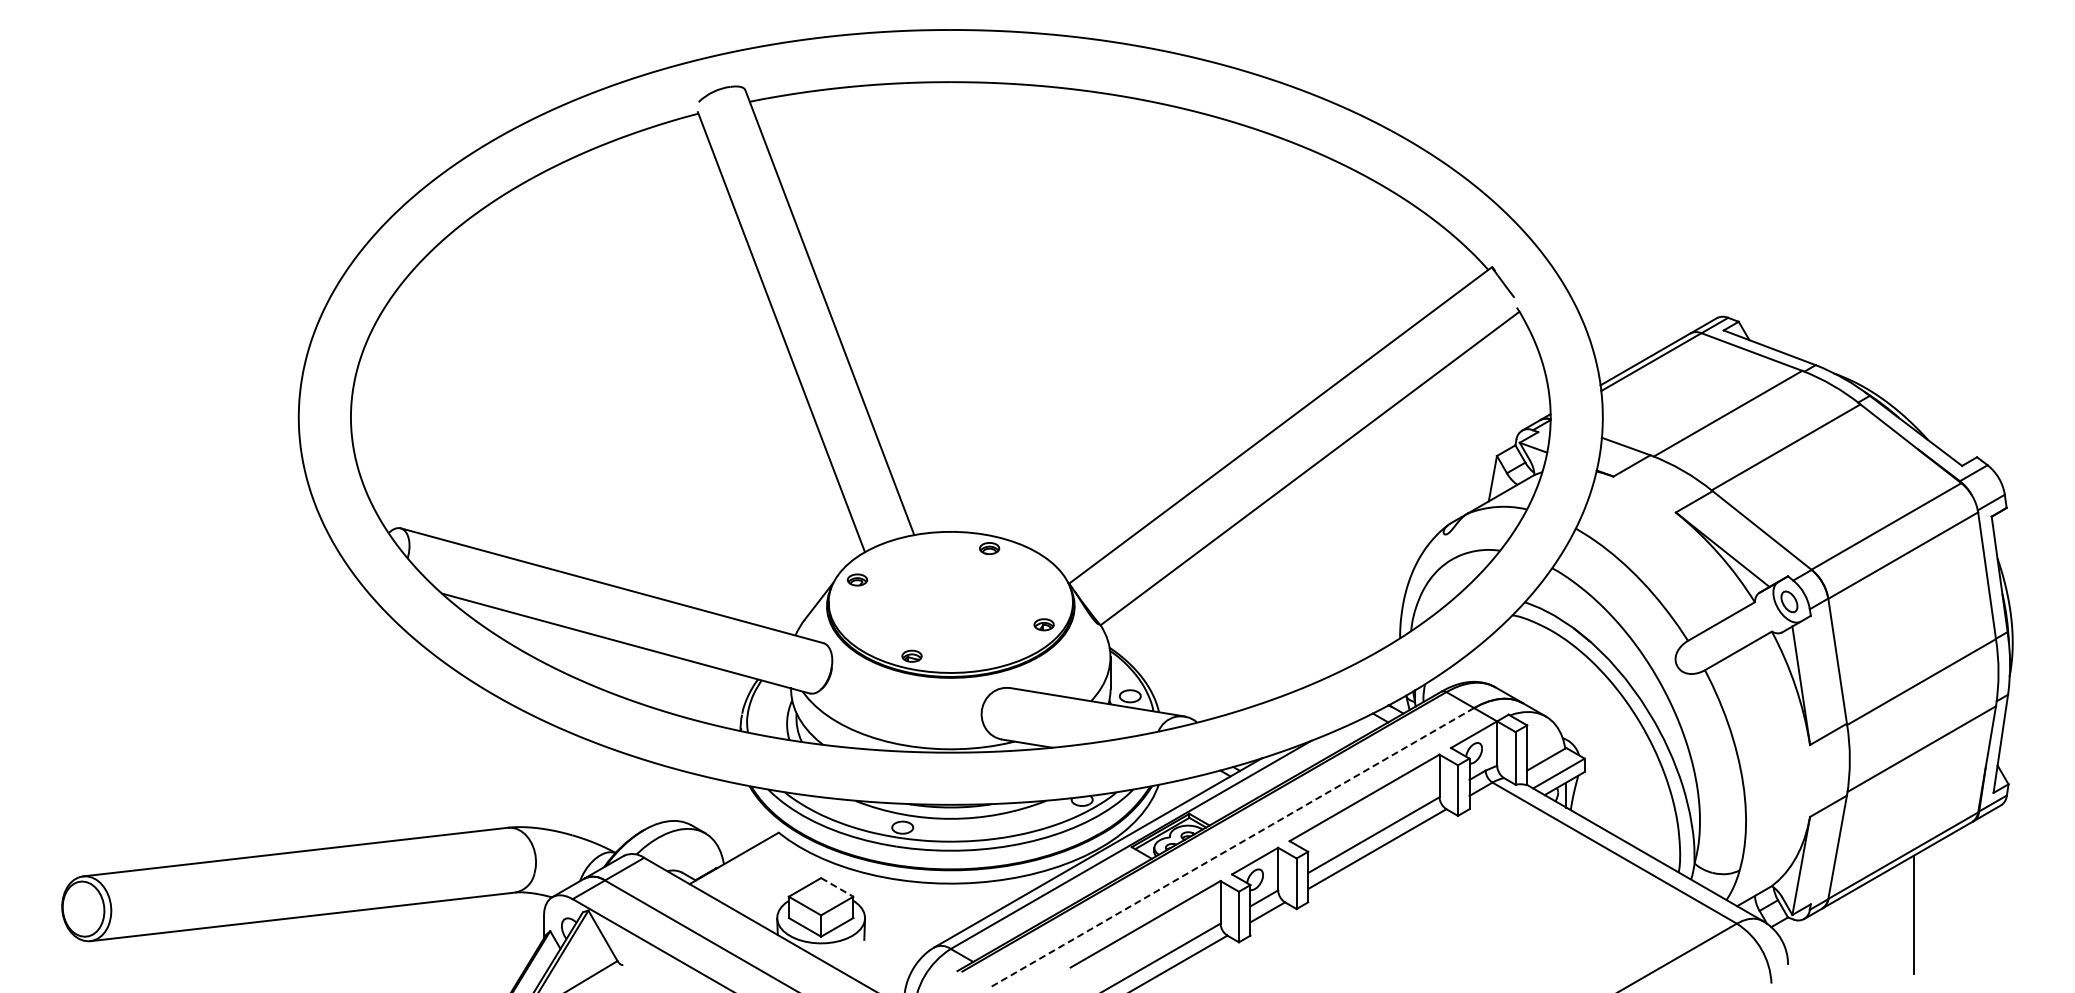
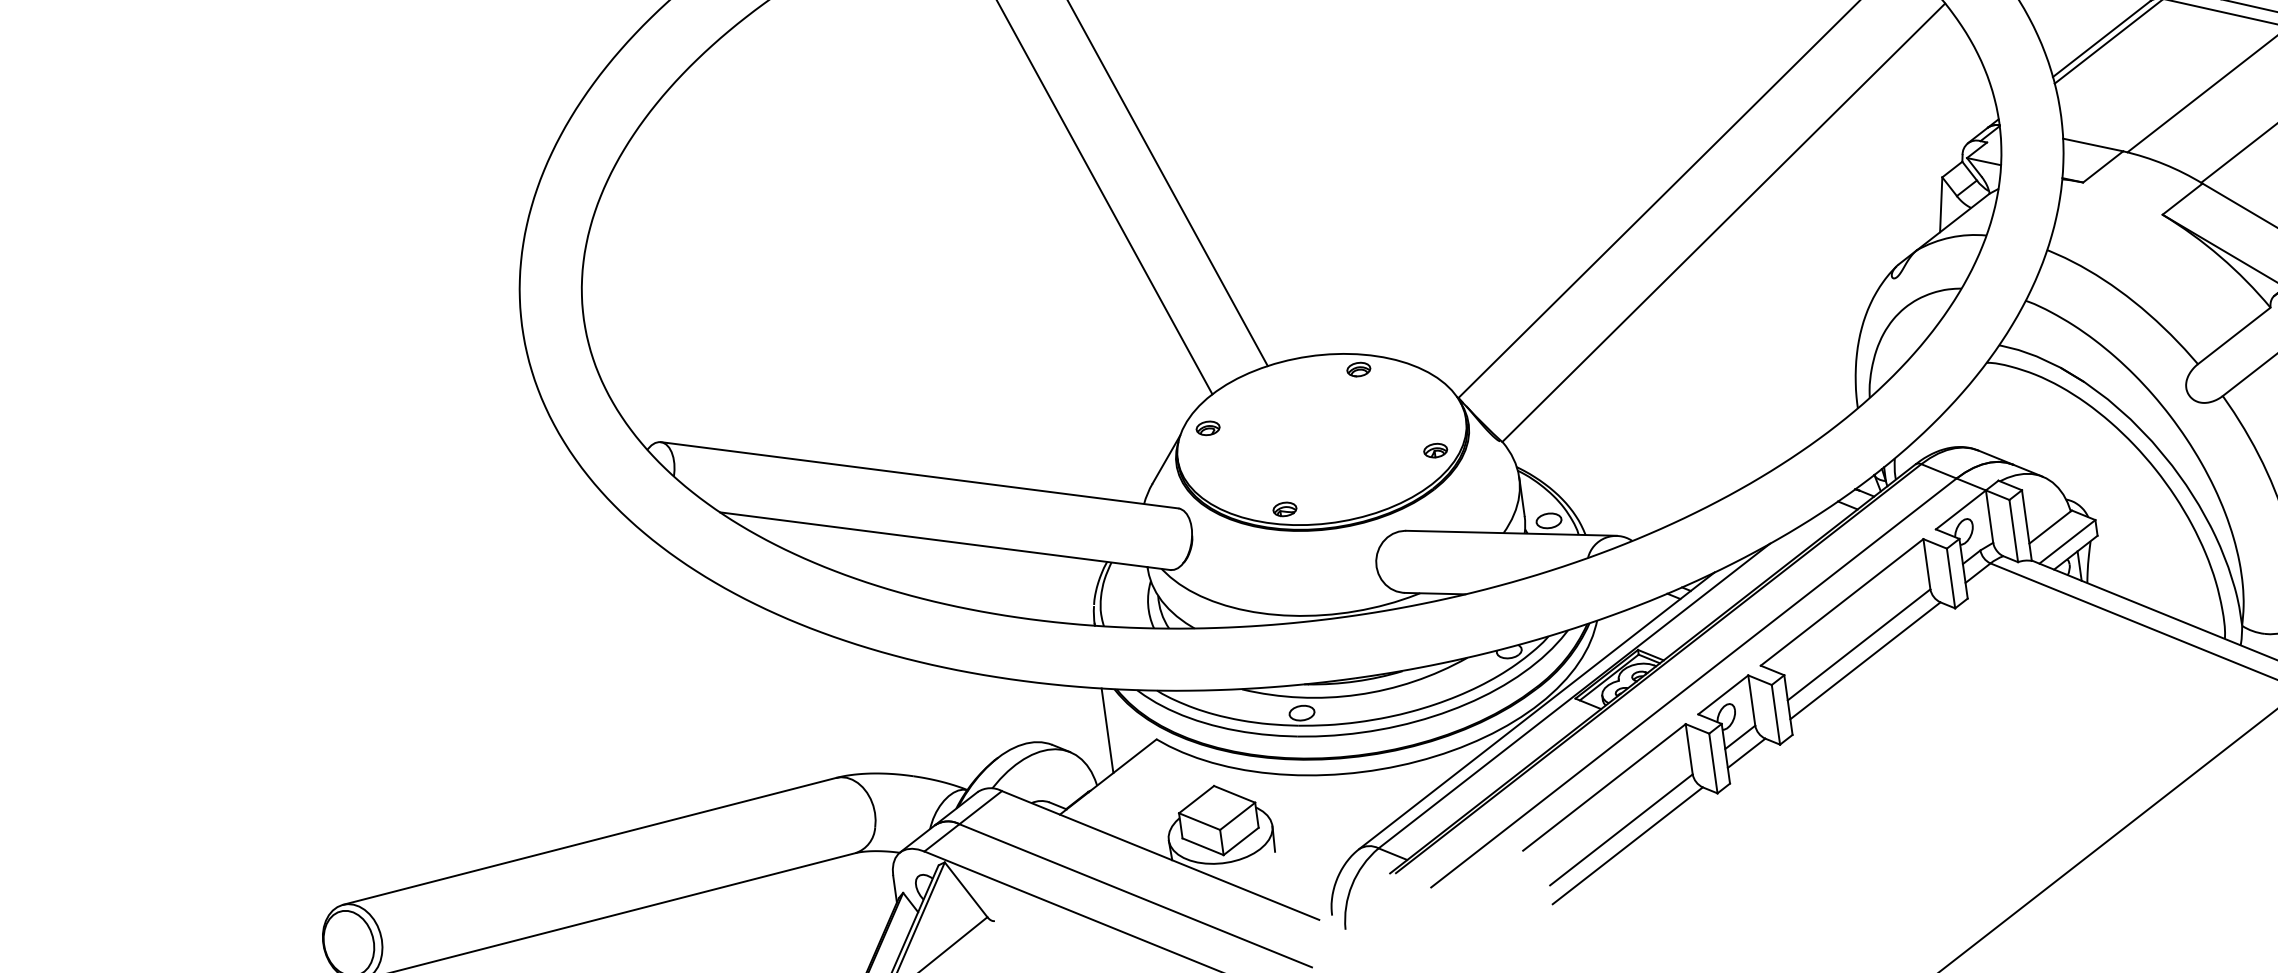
line: (738, 819) -> (1106, 730), added
line: (1231, 848) -> (1693, 683), dashed -> solid
line: (837, 887) -> (1234, 794), dashed -> solid

